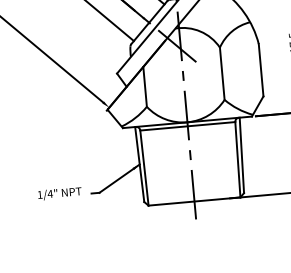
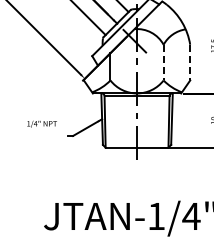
line: (261, 70) -> (190, 62), solid -> dashed
line: (222, 73) -> (163, 62), solid -> dashed
text: (58, 192) -> (41, 123), moved

